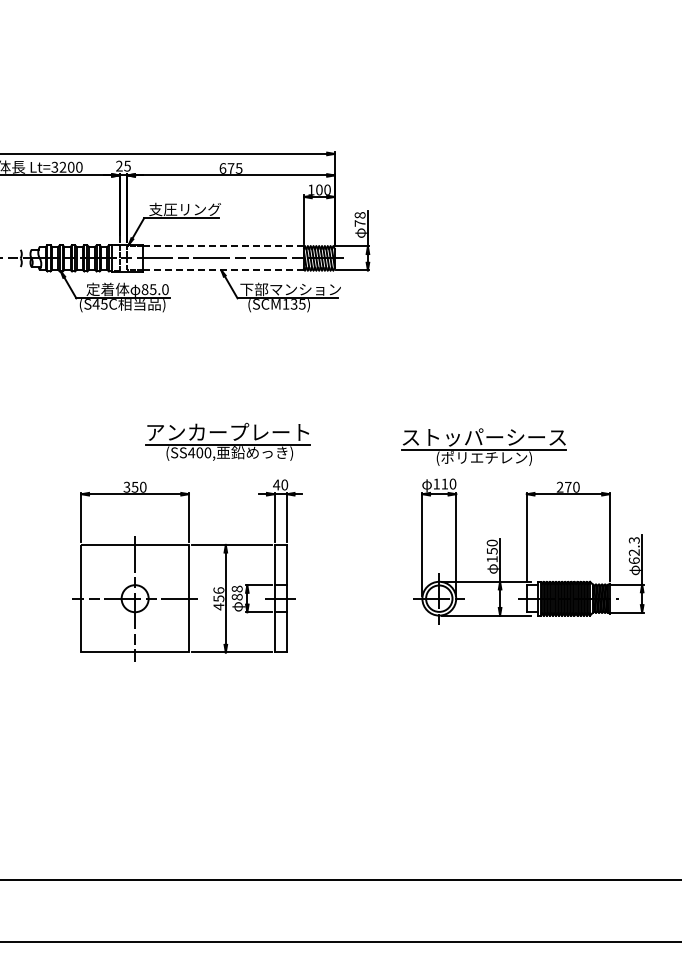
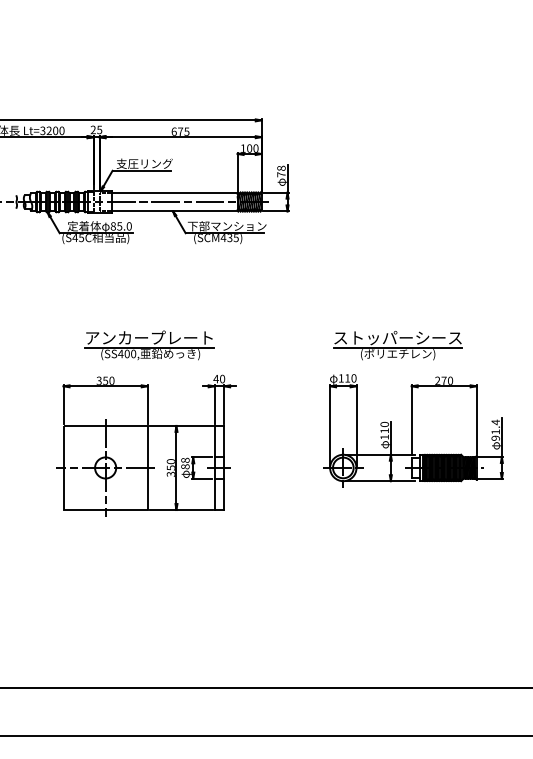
line: (223, 246) -> (174, 192), dashed -> solid
line: (223, 270) -> (174, 211), dashed -> solid
text: (285, 304) -> (223, 238), (SCM135) -> (SCM435)
part: (227, 441) -> (148, 345), moved
part: (483, 446) -> (397, 345), moved
text: (633, 550) -> (495, 430), 62.3 -> 91.4
text: (492, 551) -> (384, 431), 150 -> 110
text: (218, 598) -> (170, 467), 456 -> 350

